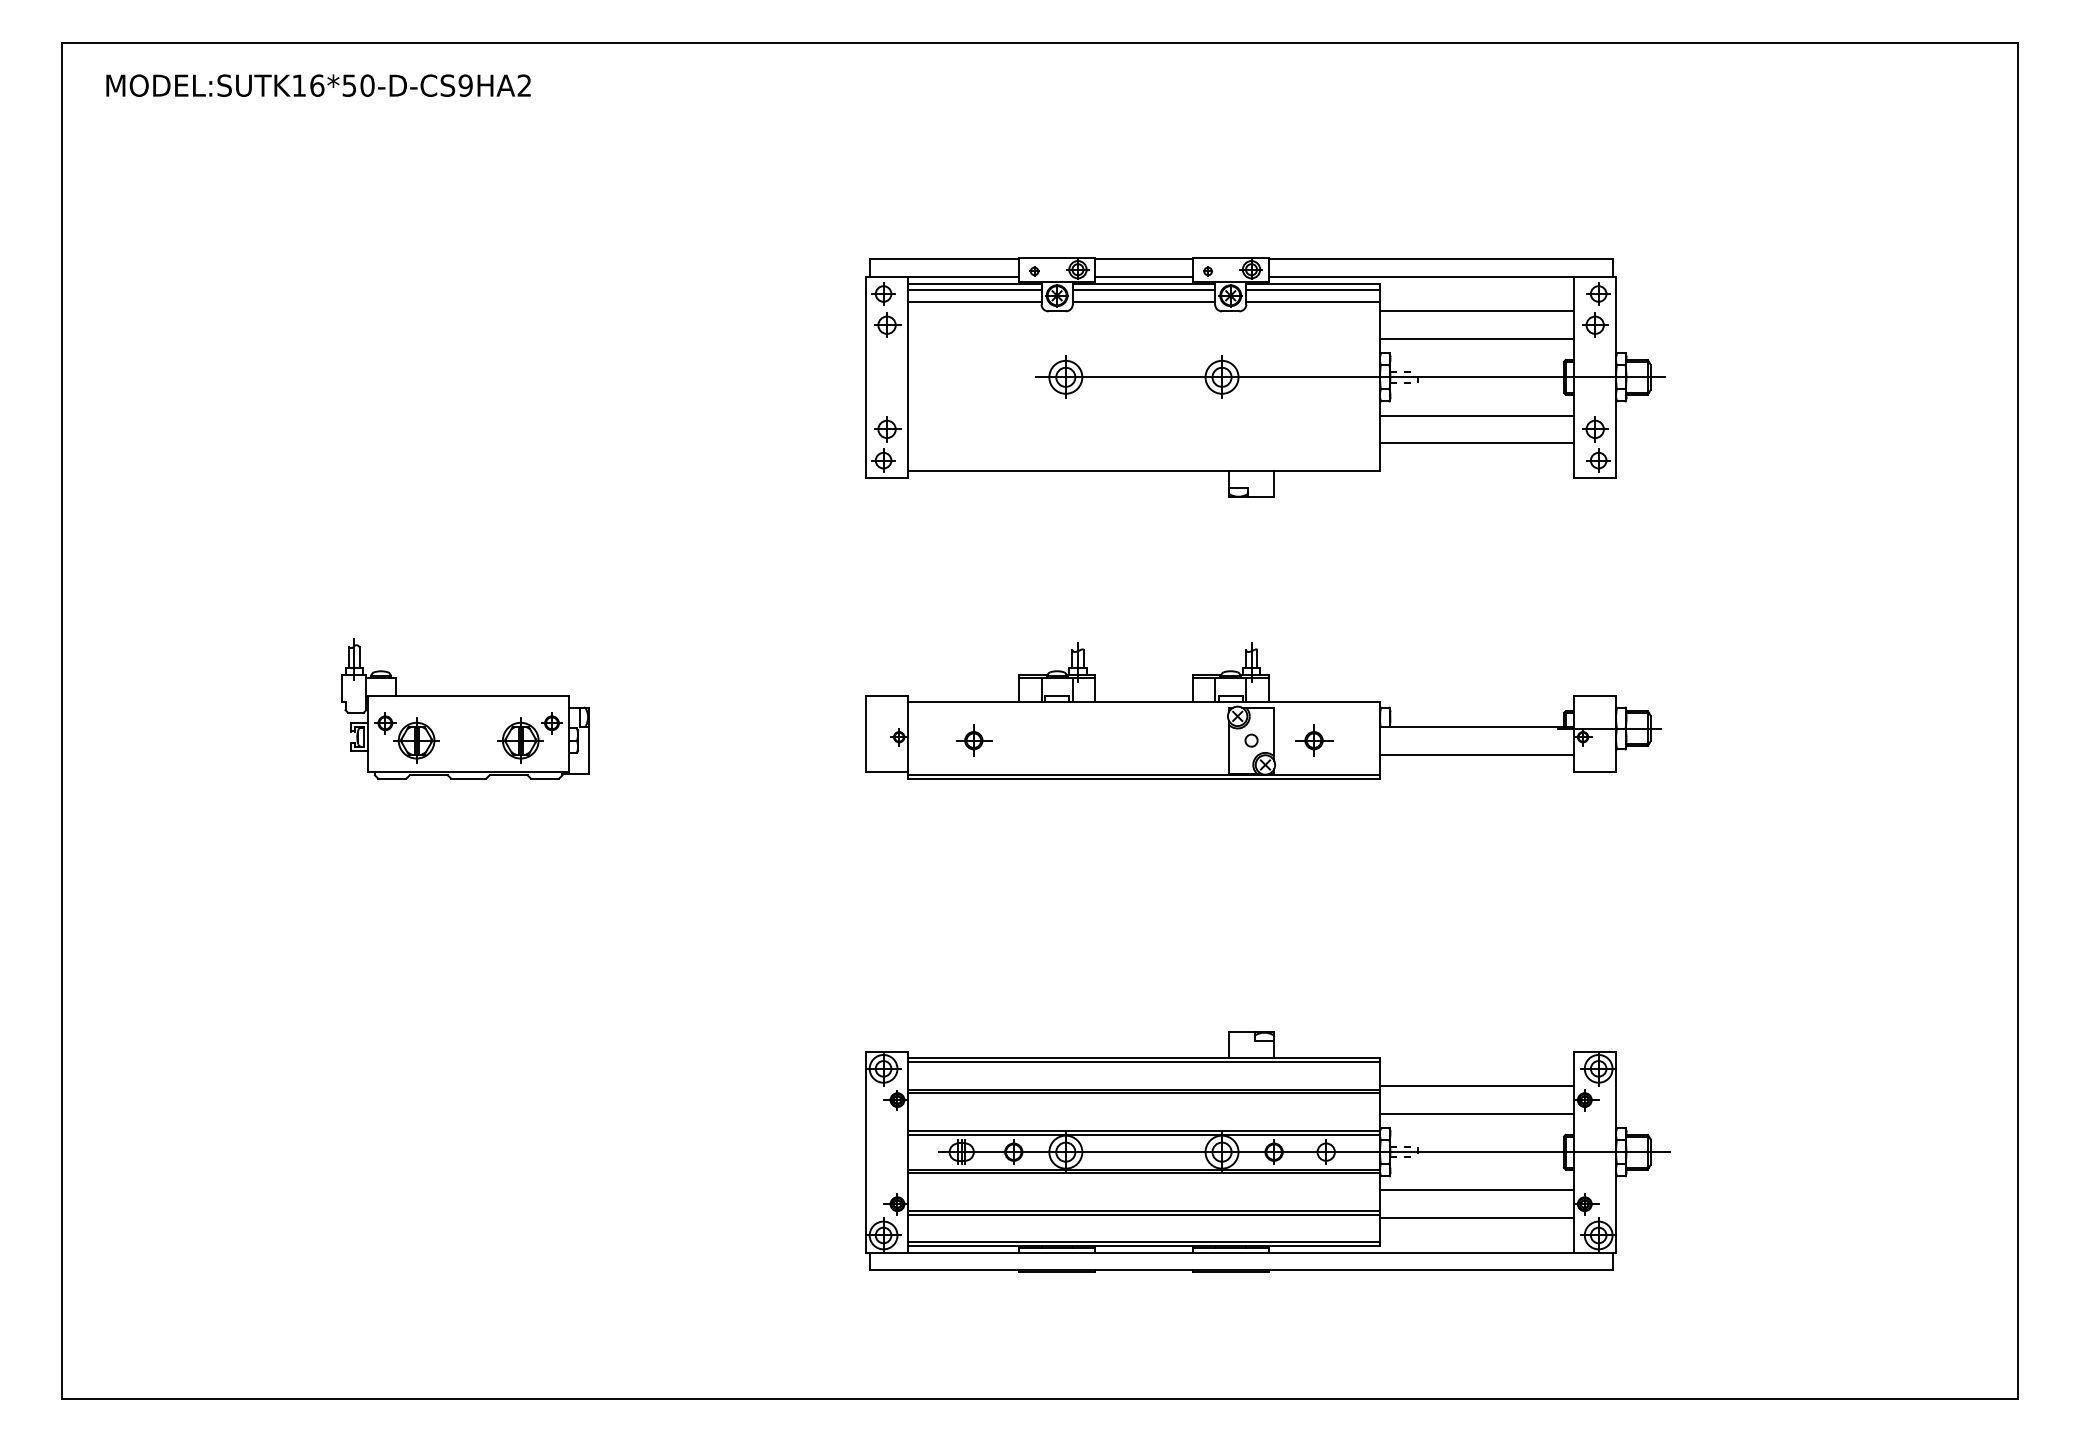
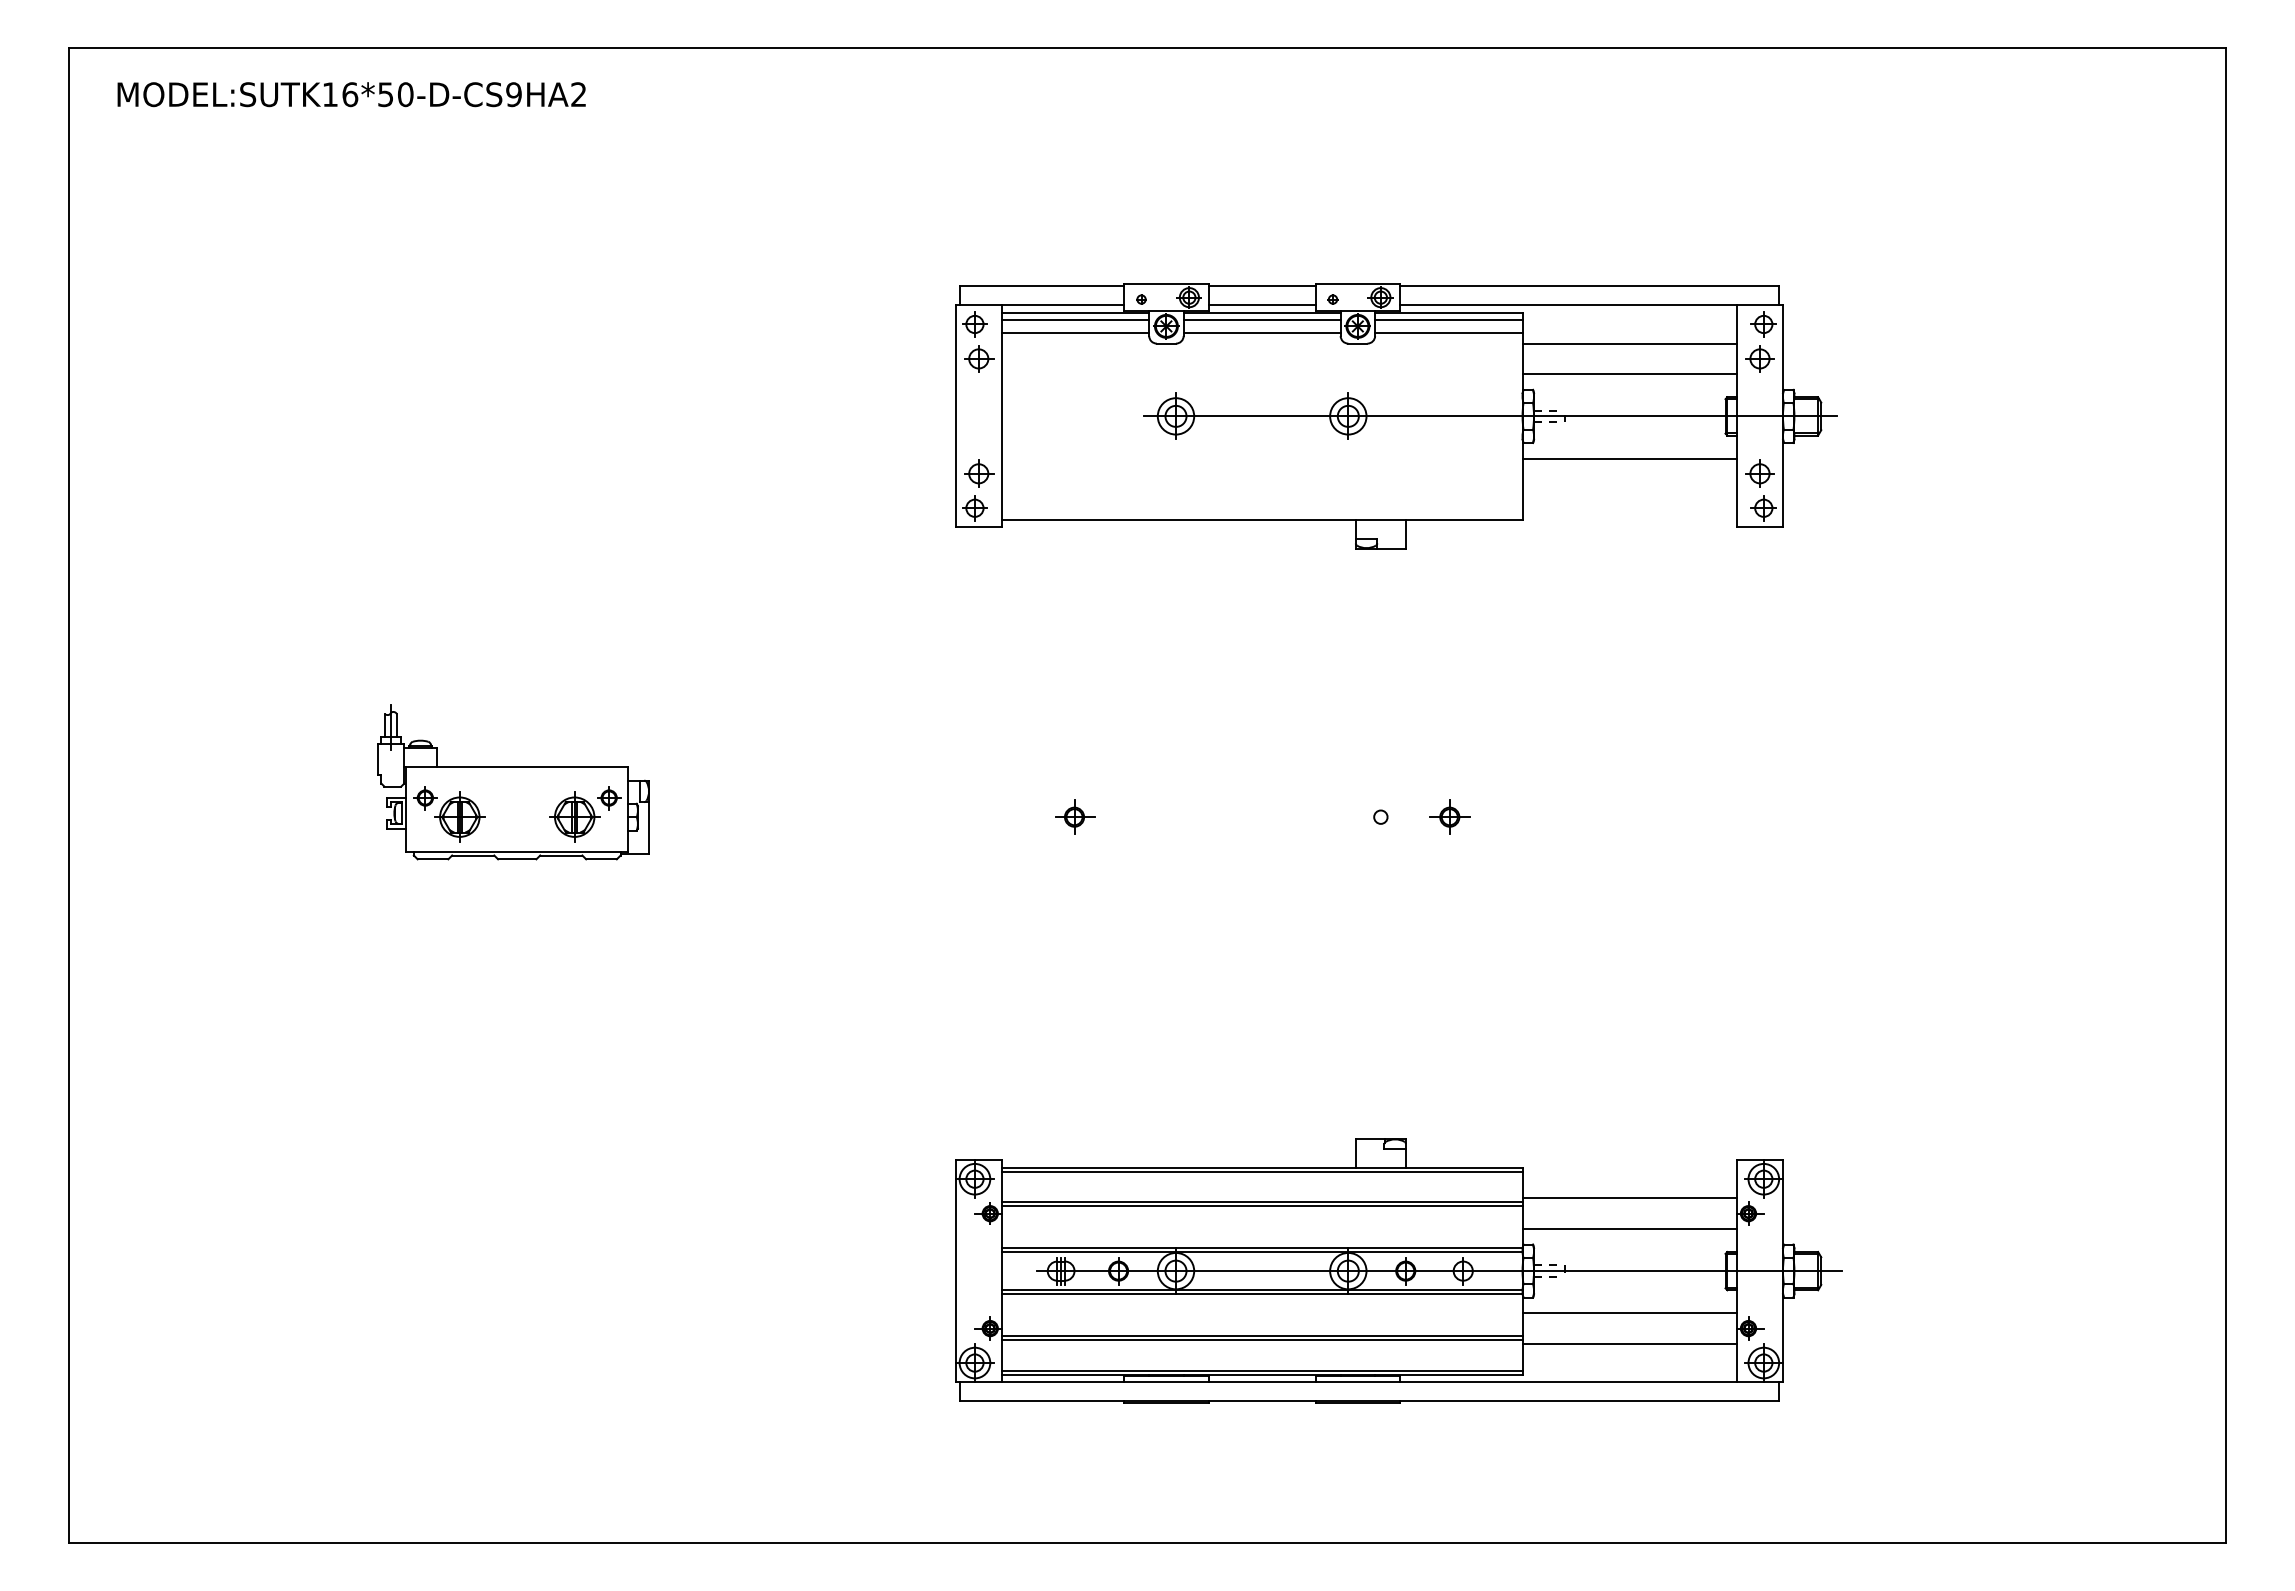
line: (1476, 443) -> (1629, 489), removed
part: (1262, 710) -> (1393, 783), removed

